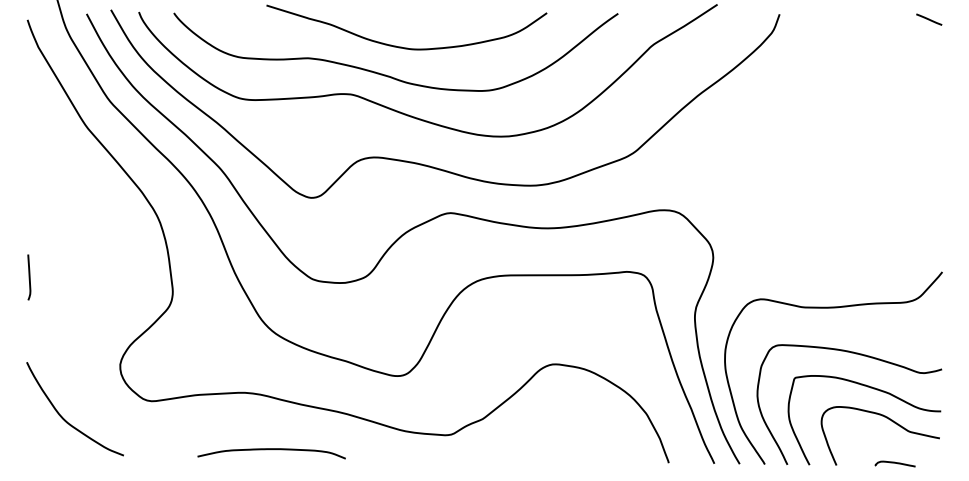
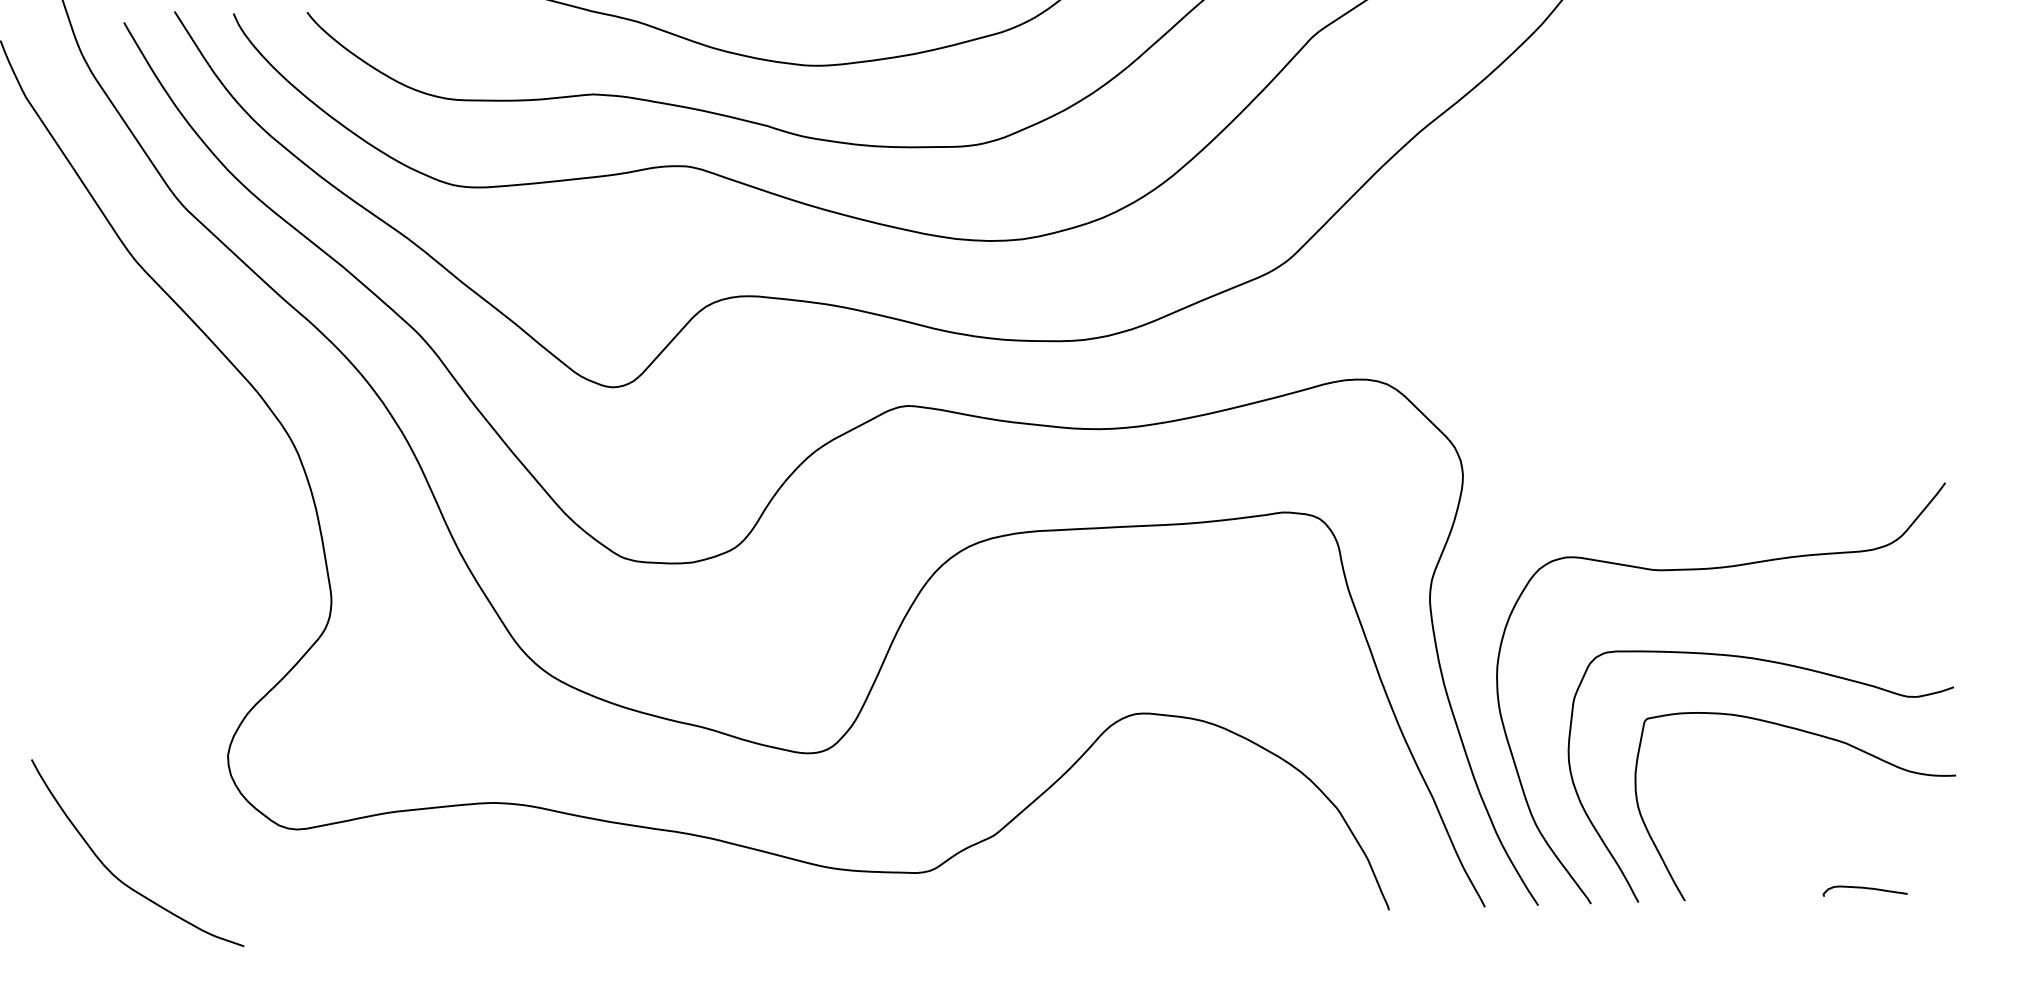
curve: (29, 277) -> (29, 581), removed
curve: (889, 420) -> (1848, 799), removed
curve: (271, 450) -> (553, 921), removed

